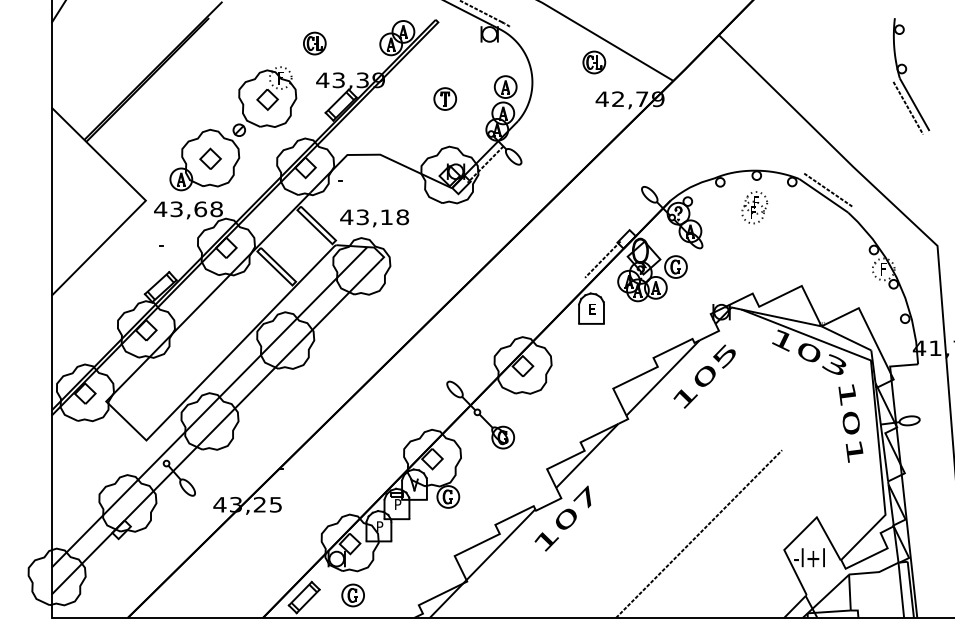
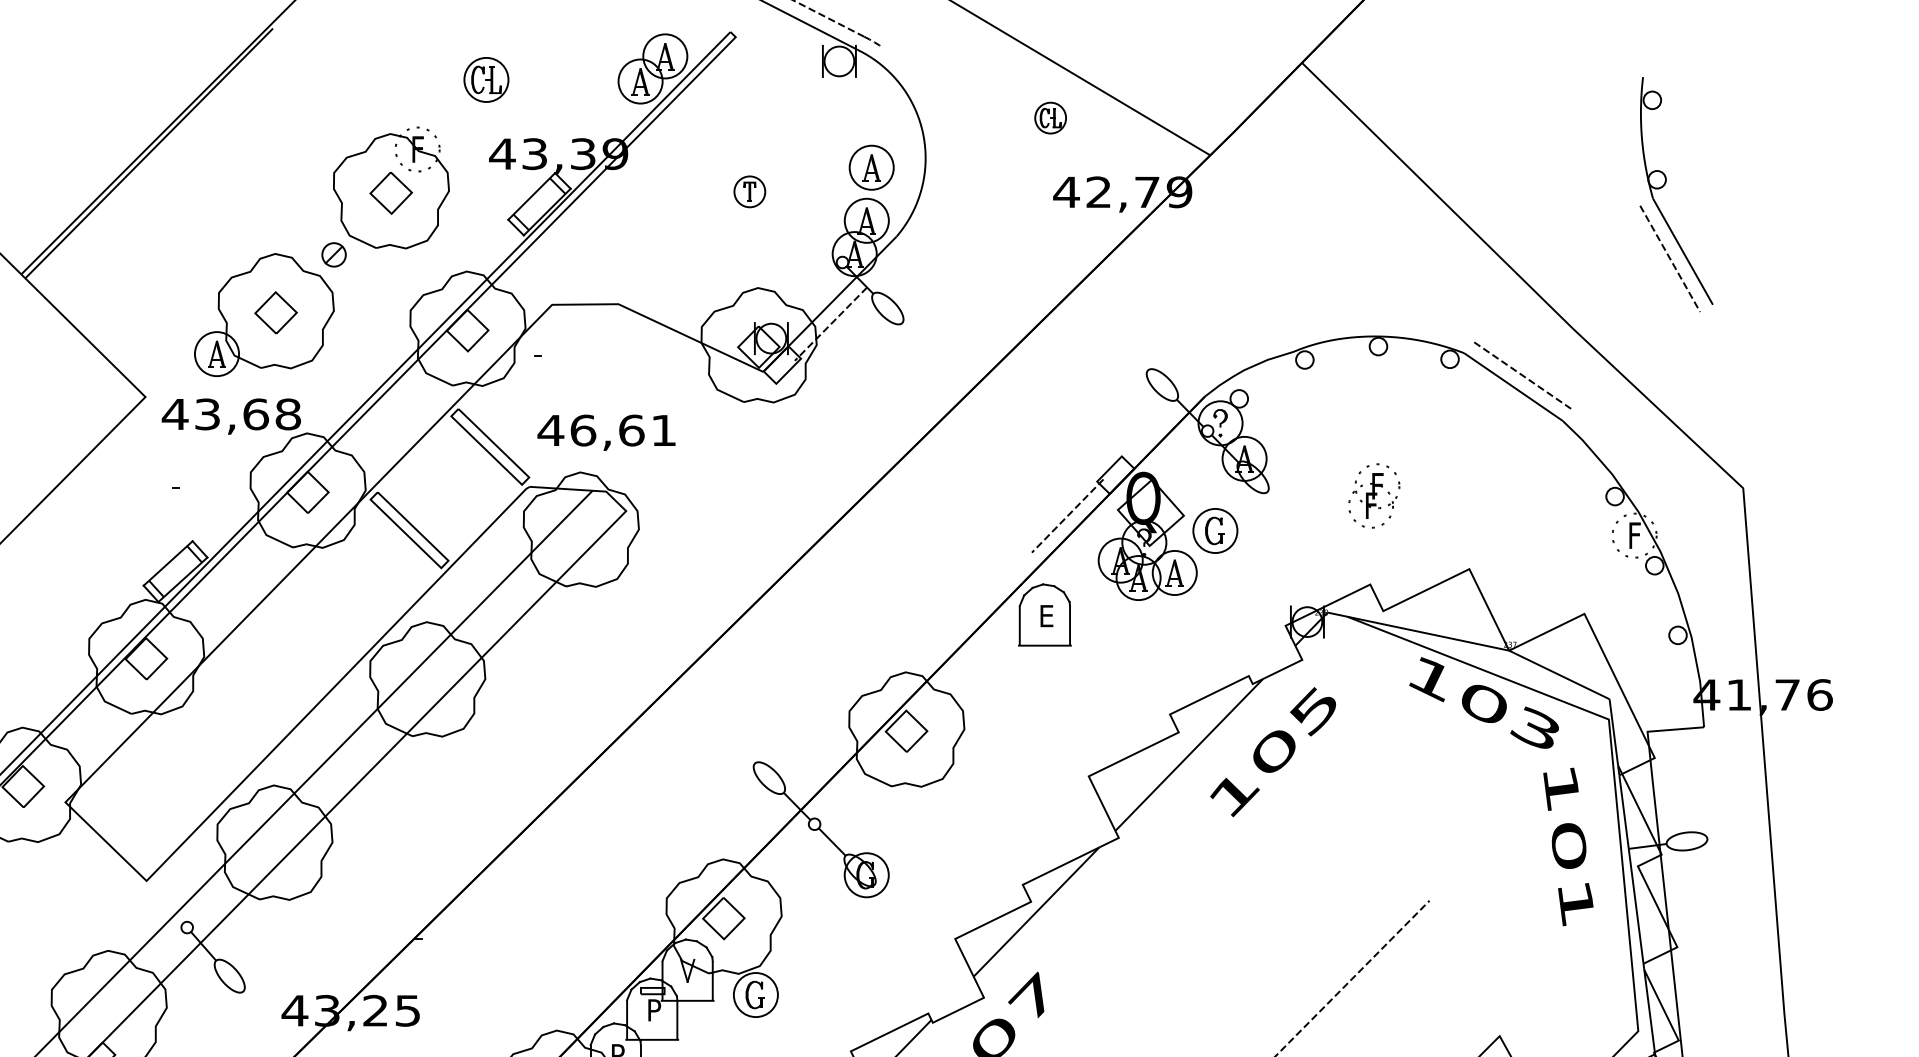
part: (594, 62) -> (1050, 118), size x0.7
part: (906, 71) -> (1666, 184), moved
part: (445, 98) -> (750, 190), size x0.7
part: (754, 207) -> (1373, 495), moved
text: (382, 217) -> (623, 430), 43,18 -> 46,61

